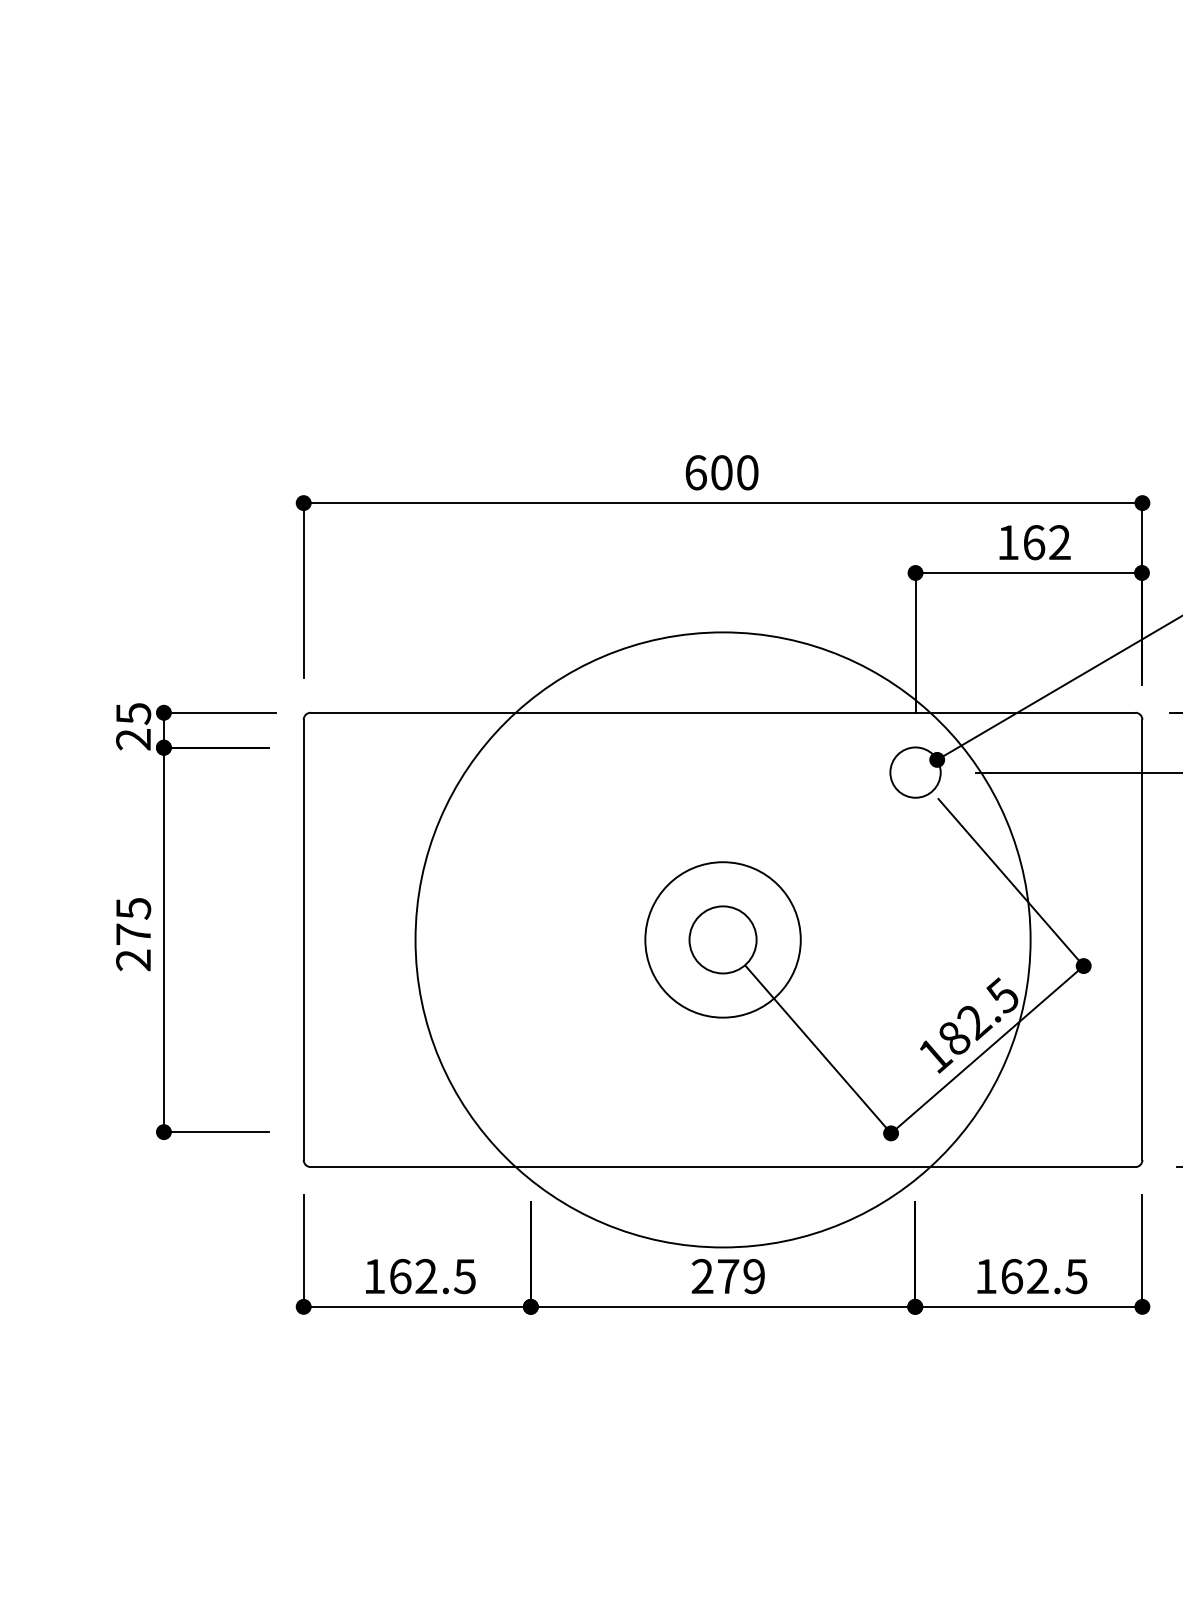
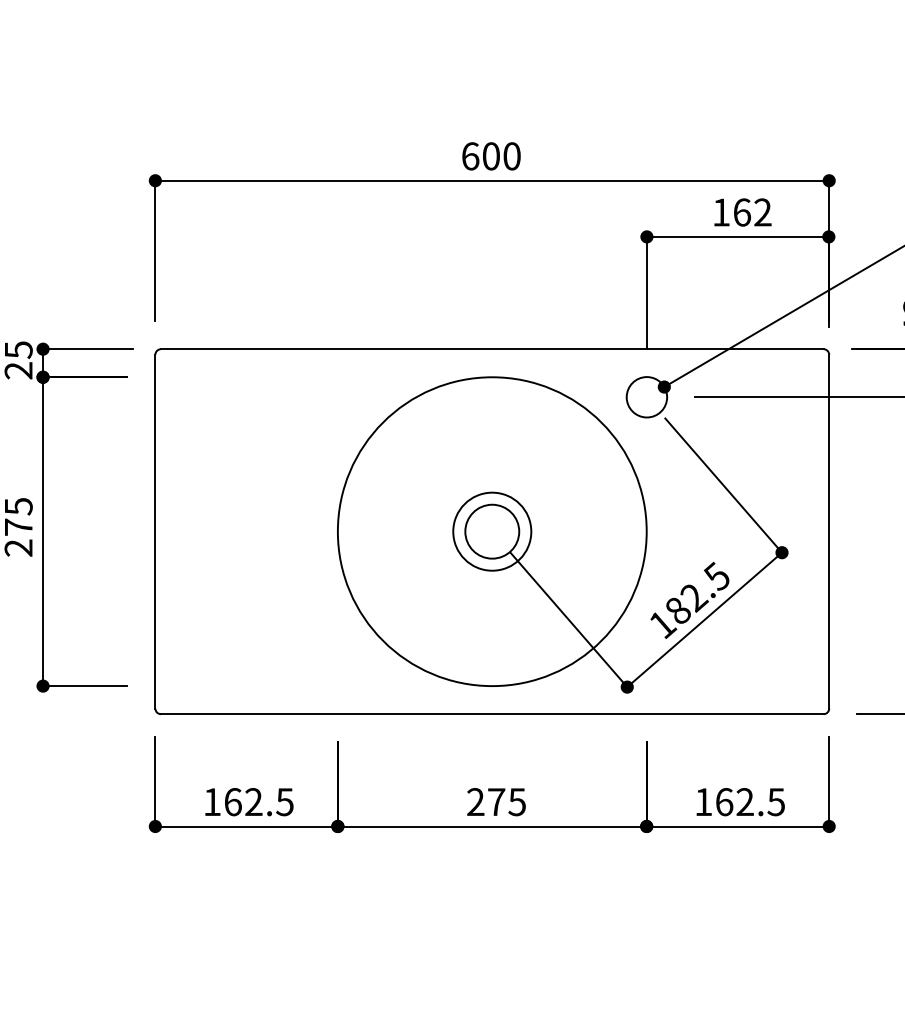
circle: (722, 939) -> (491, 531), size x0.62
circle: (722, 939) -> (491, 531), size x0.62
text: (753, 1276) -> (516, 802), 279 -> 275

